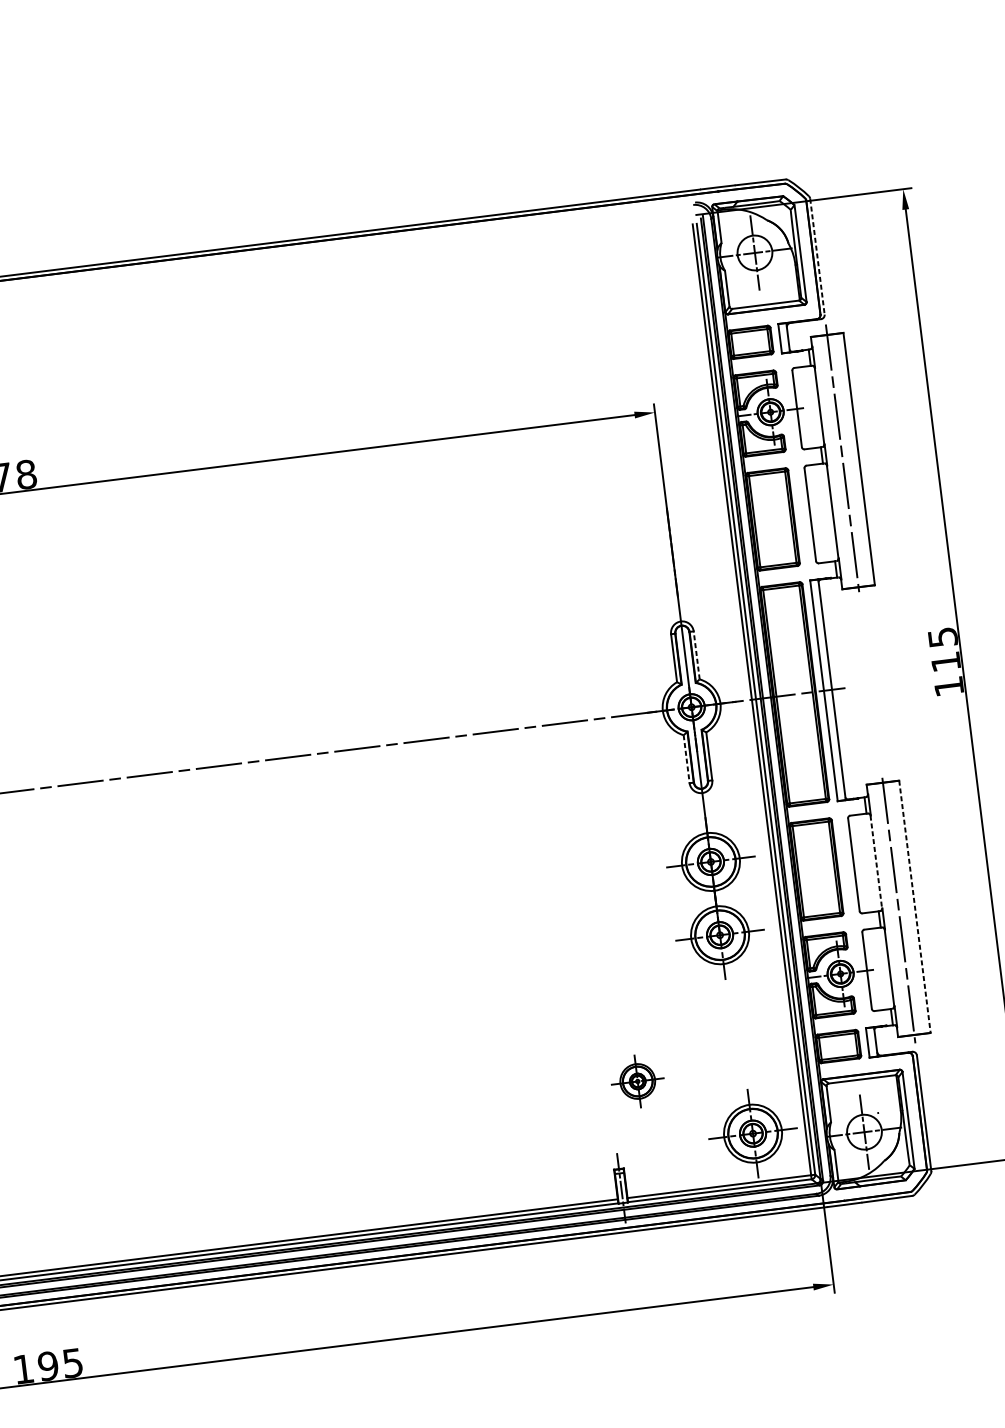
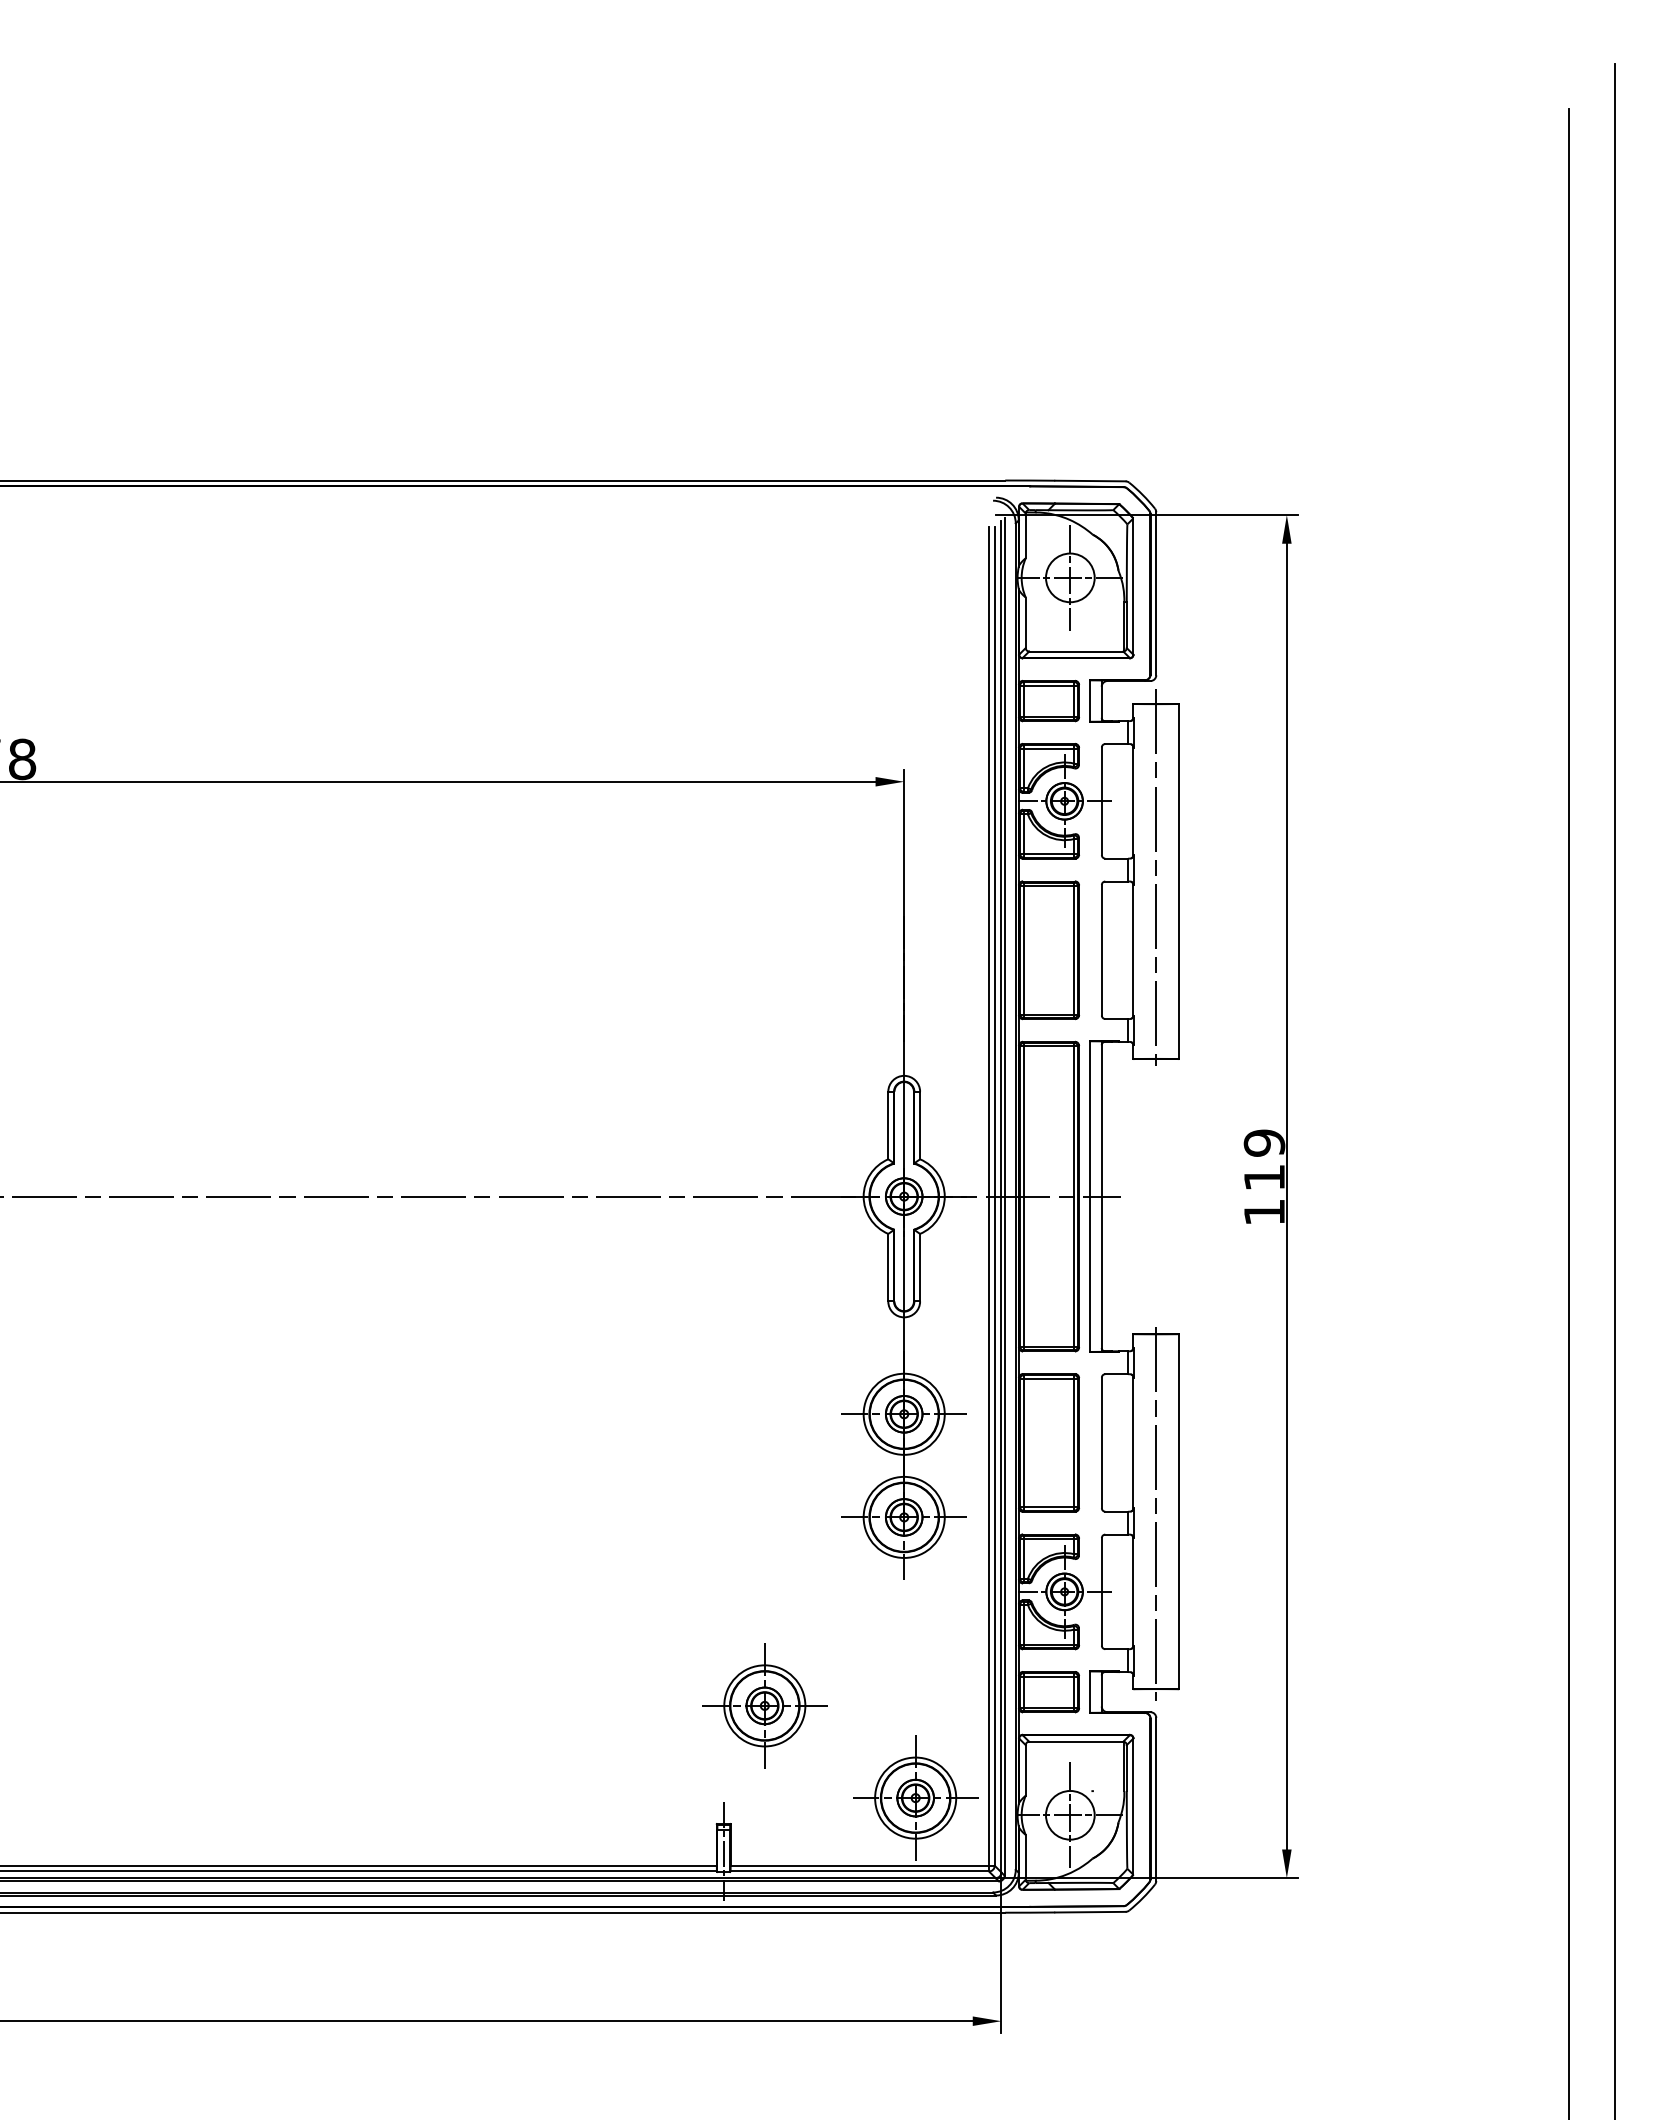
line: (817, 256) -> (1156, 593), dashed -> solid
text: (942, 636) -> (1264, 1142), 115 -> 119
line: (696, 655) -> (920, 1125), dashed -> solid
line: (686, 759) -> (888, 1267), dashed -> solid
line: (876, 862) -> (1133, 1443), dashed -> solid
line: (915, 906) -> (1179, 1511), dashed -> solid
part: (637, 1081) -> (764, 1705), size x1.67

